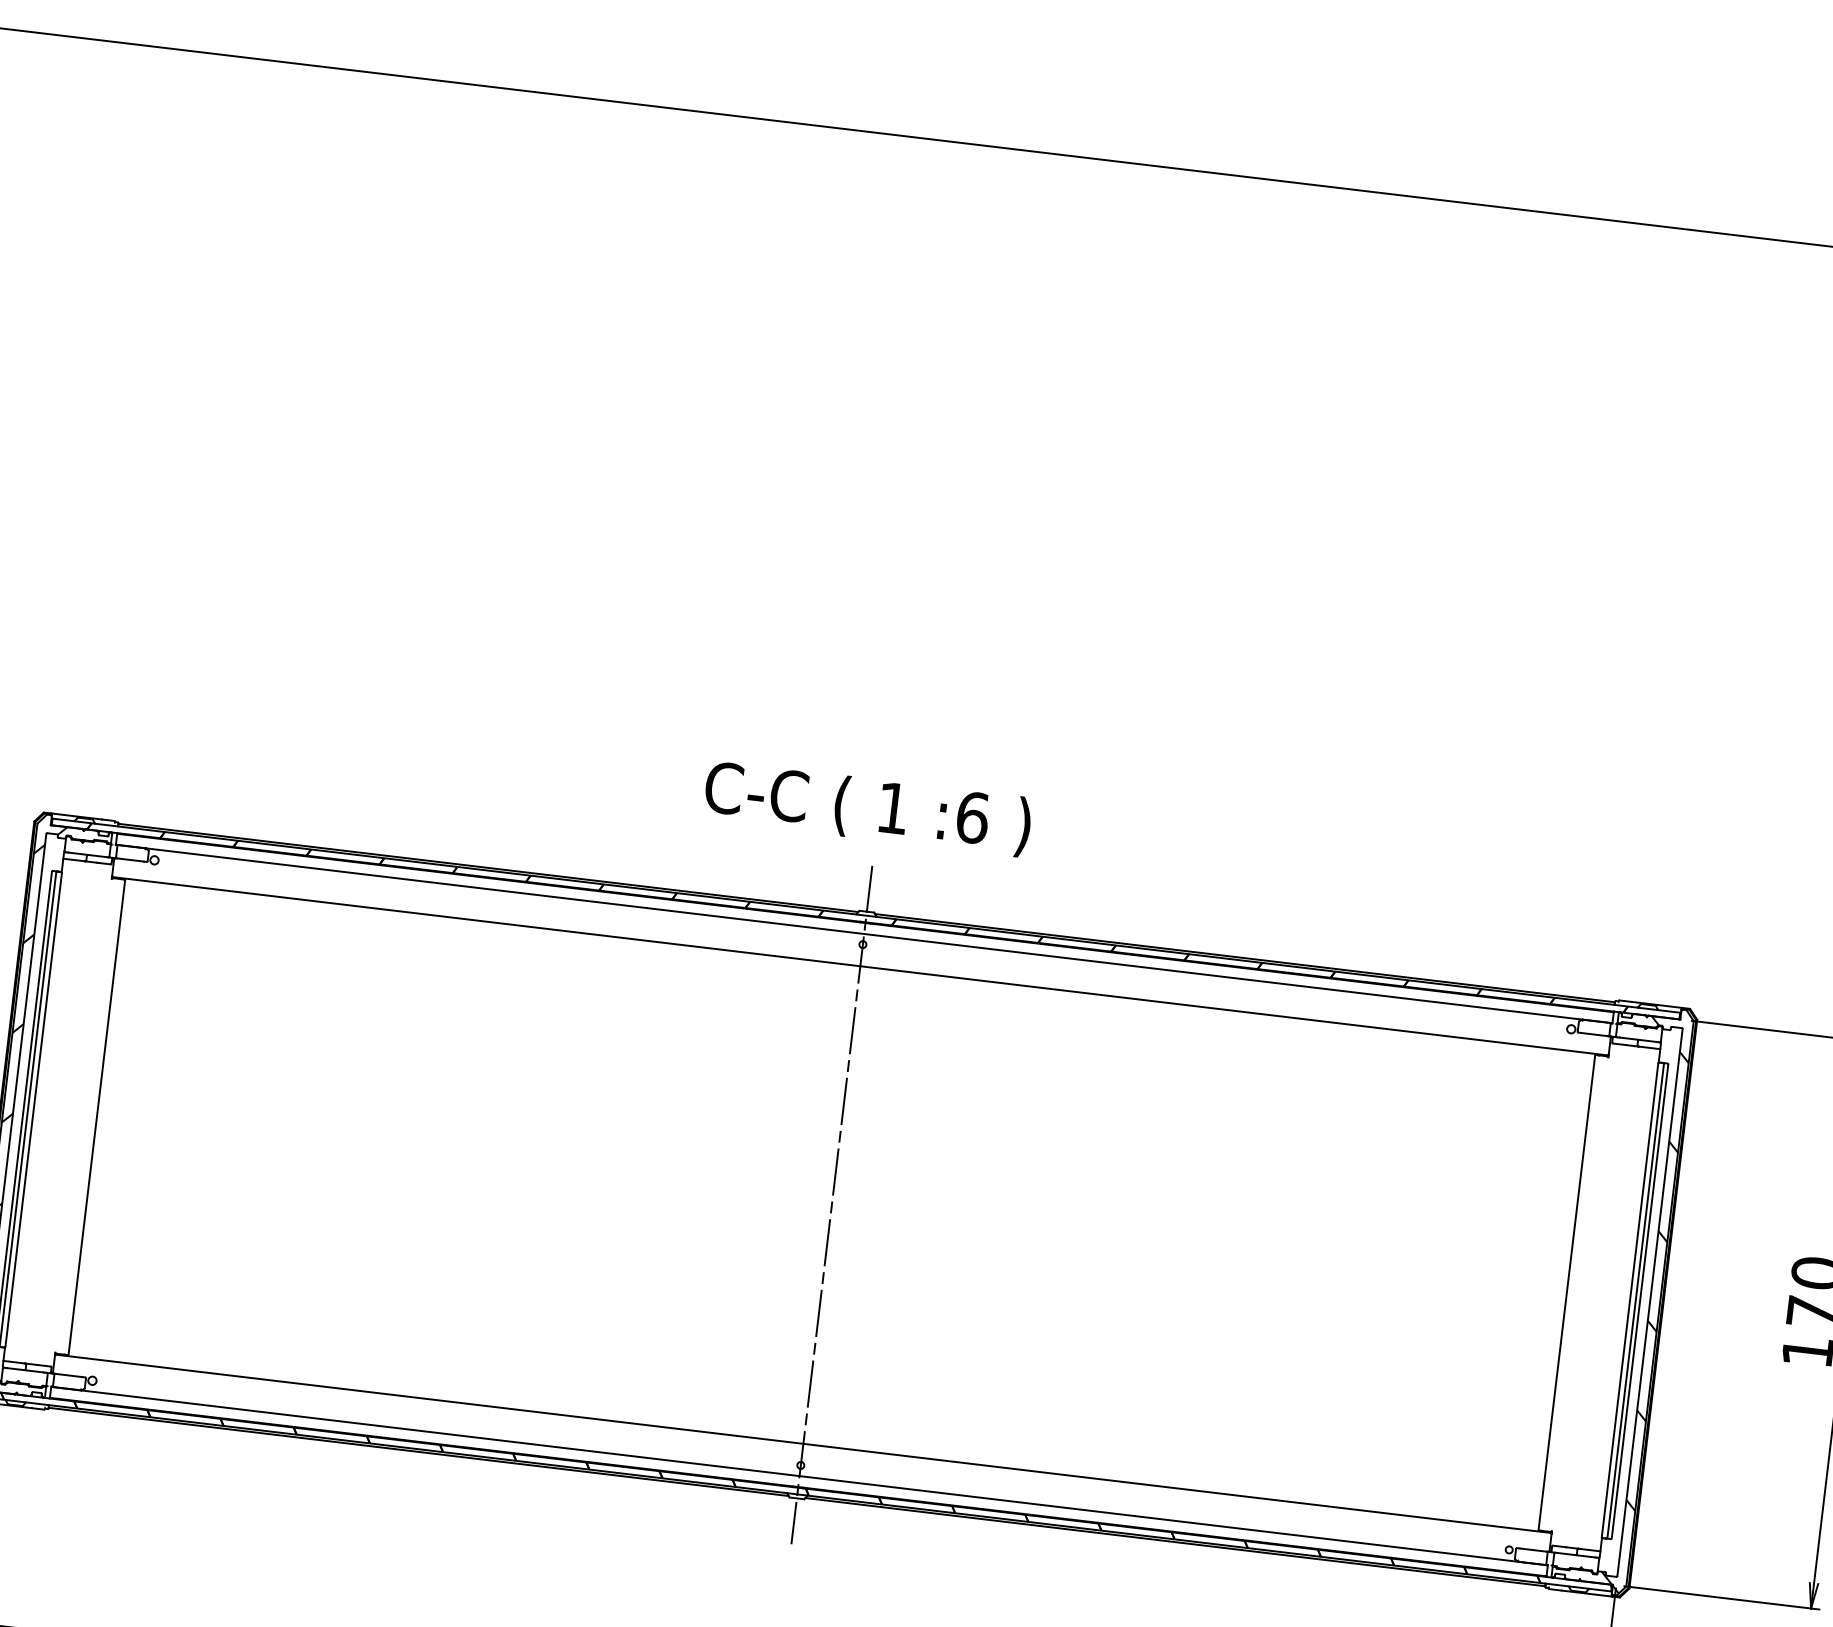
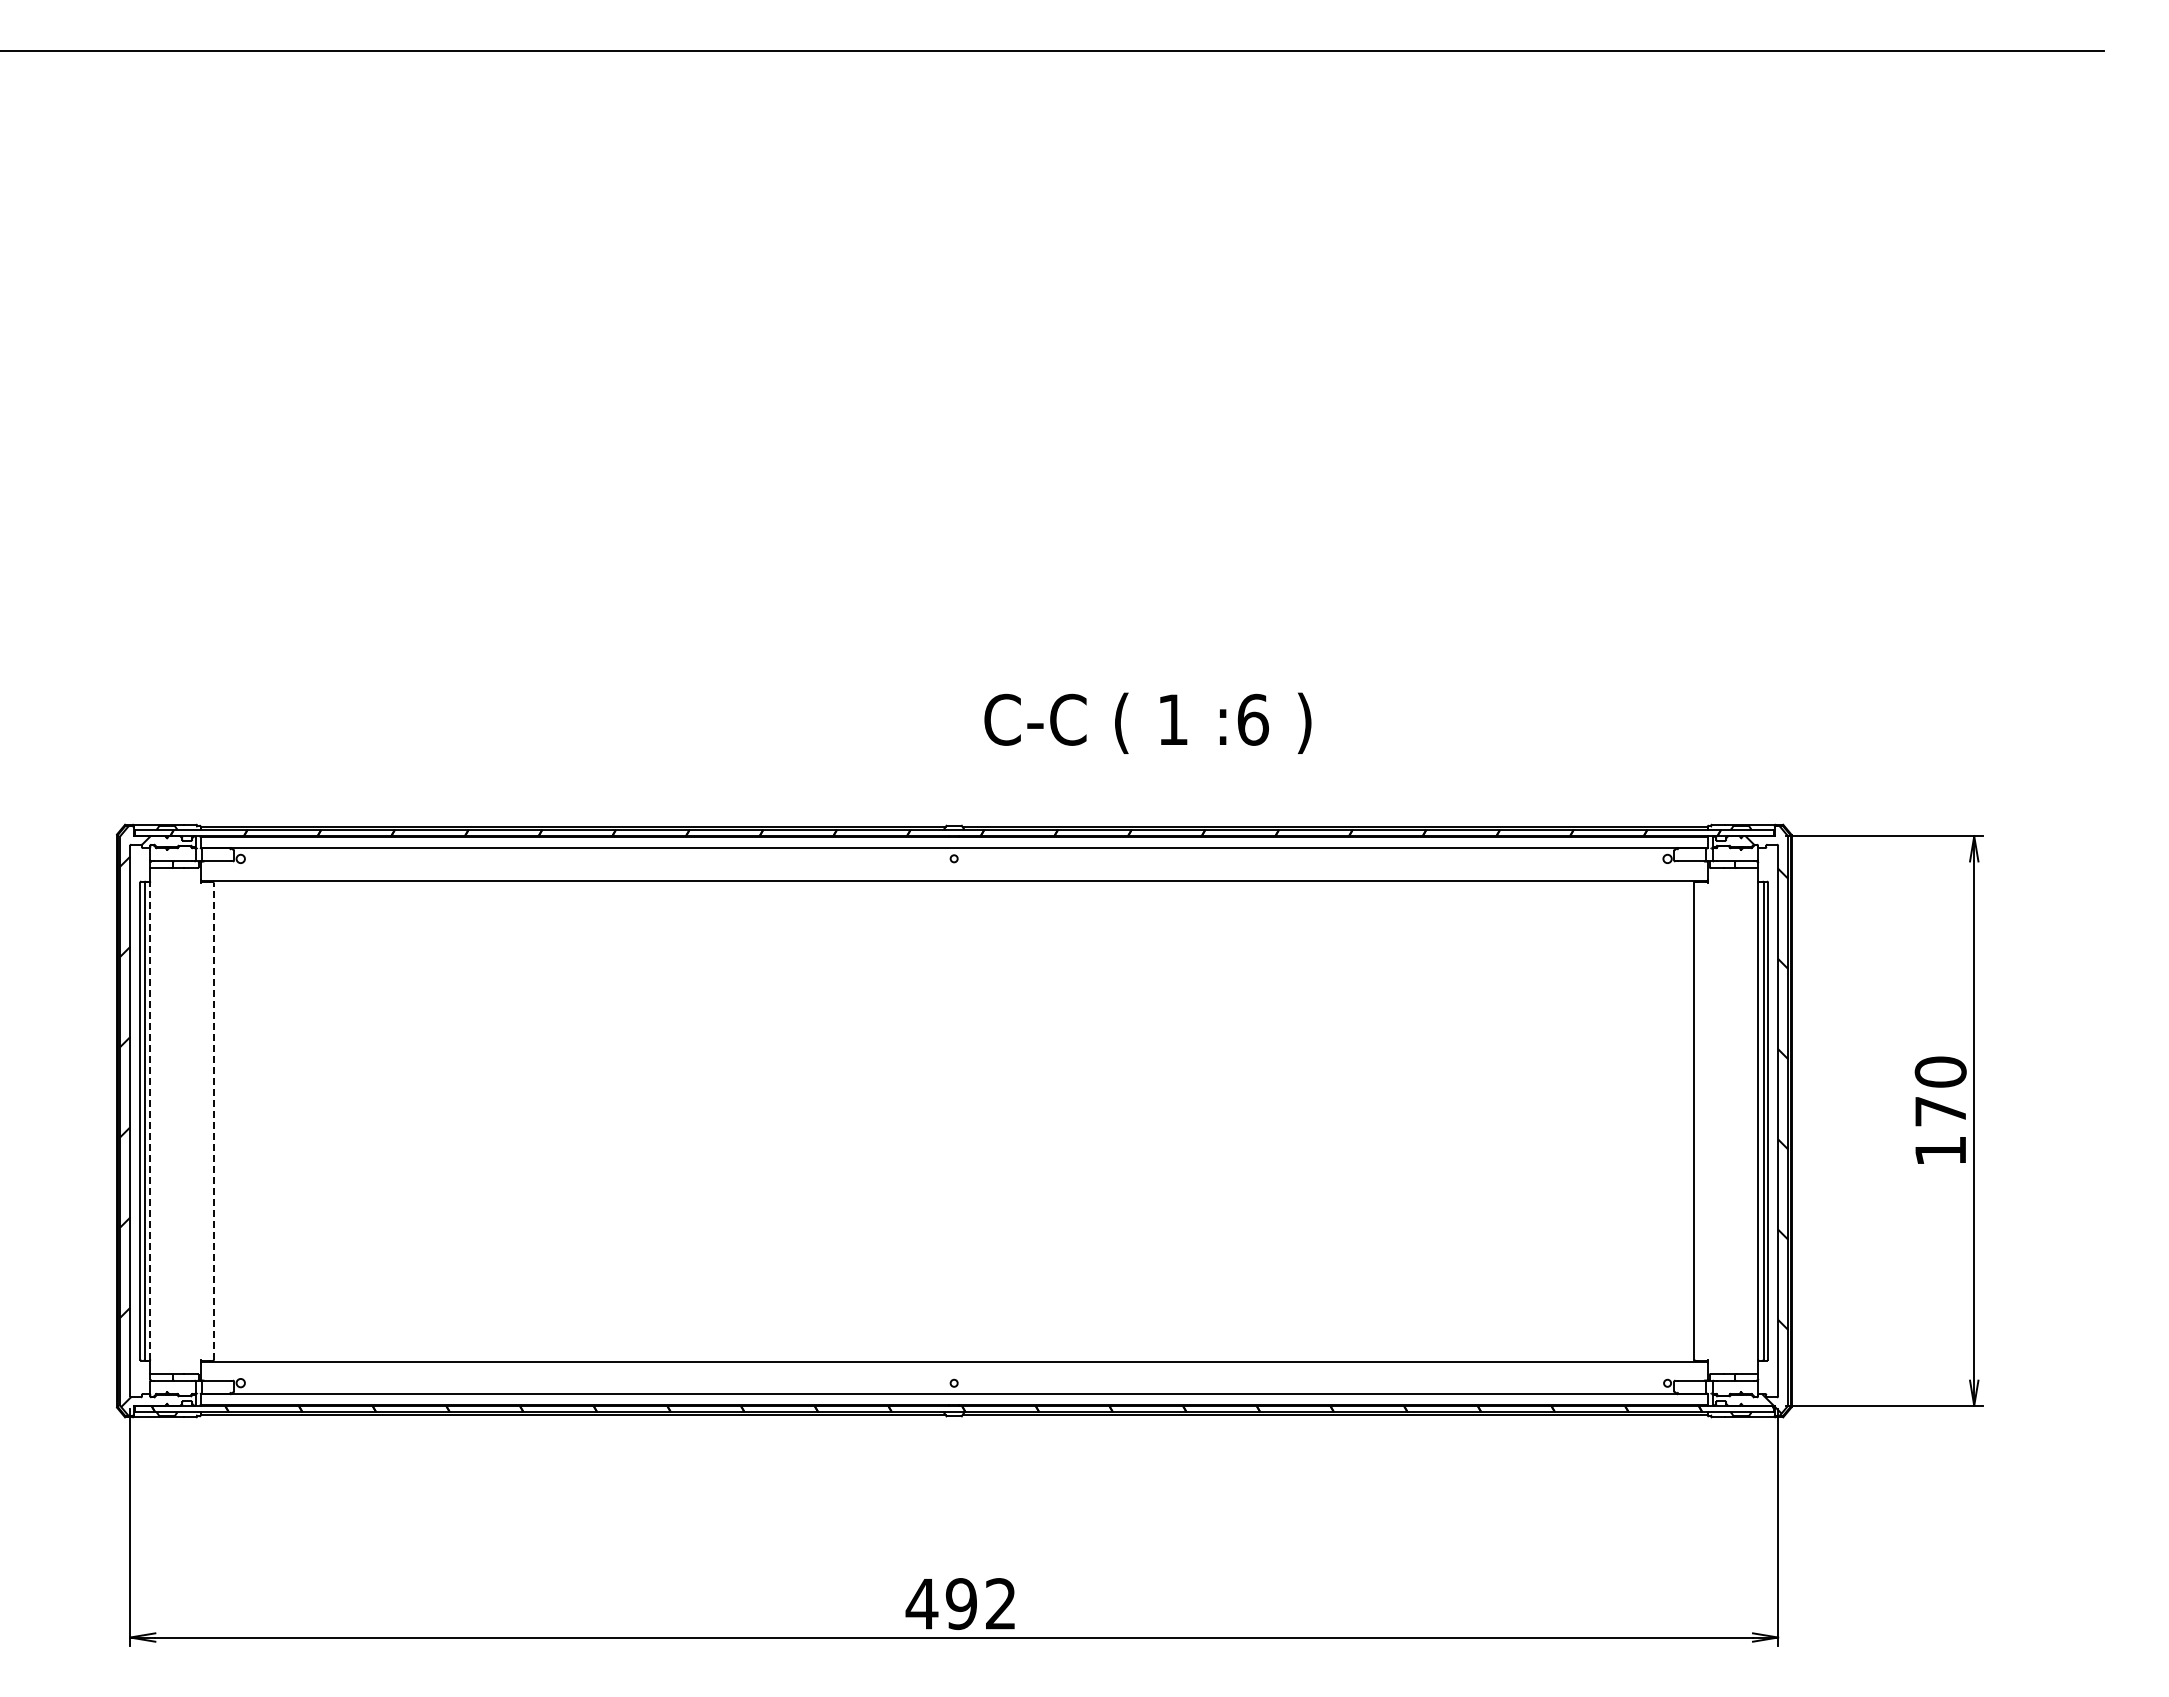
text: (867, 807) -> (1147, 722), moved
line: (33, 1109) -> (150, 1120), solid -> dashed
line: (96, 1116) -> (213, 1120), solid -> dashed
line: (832, 1204) -> (954, 1120), removed

